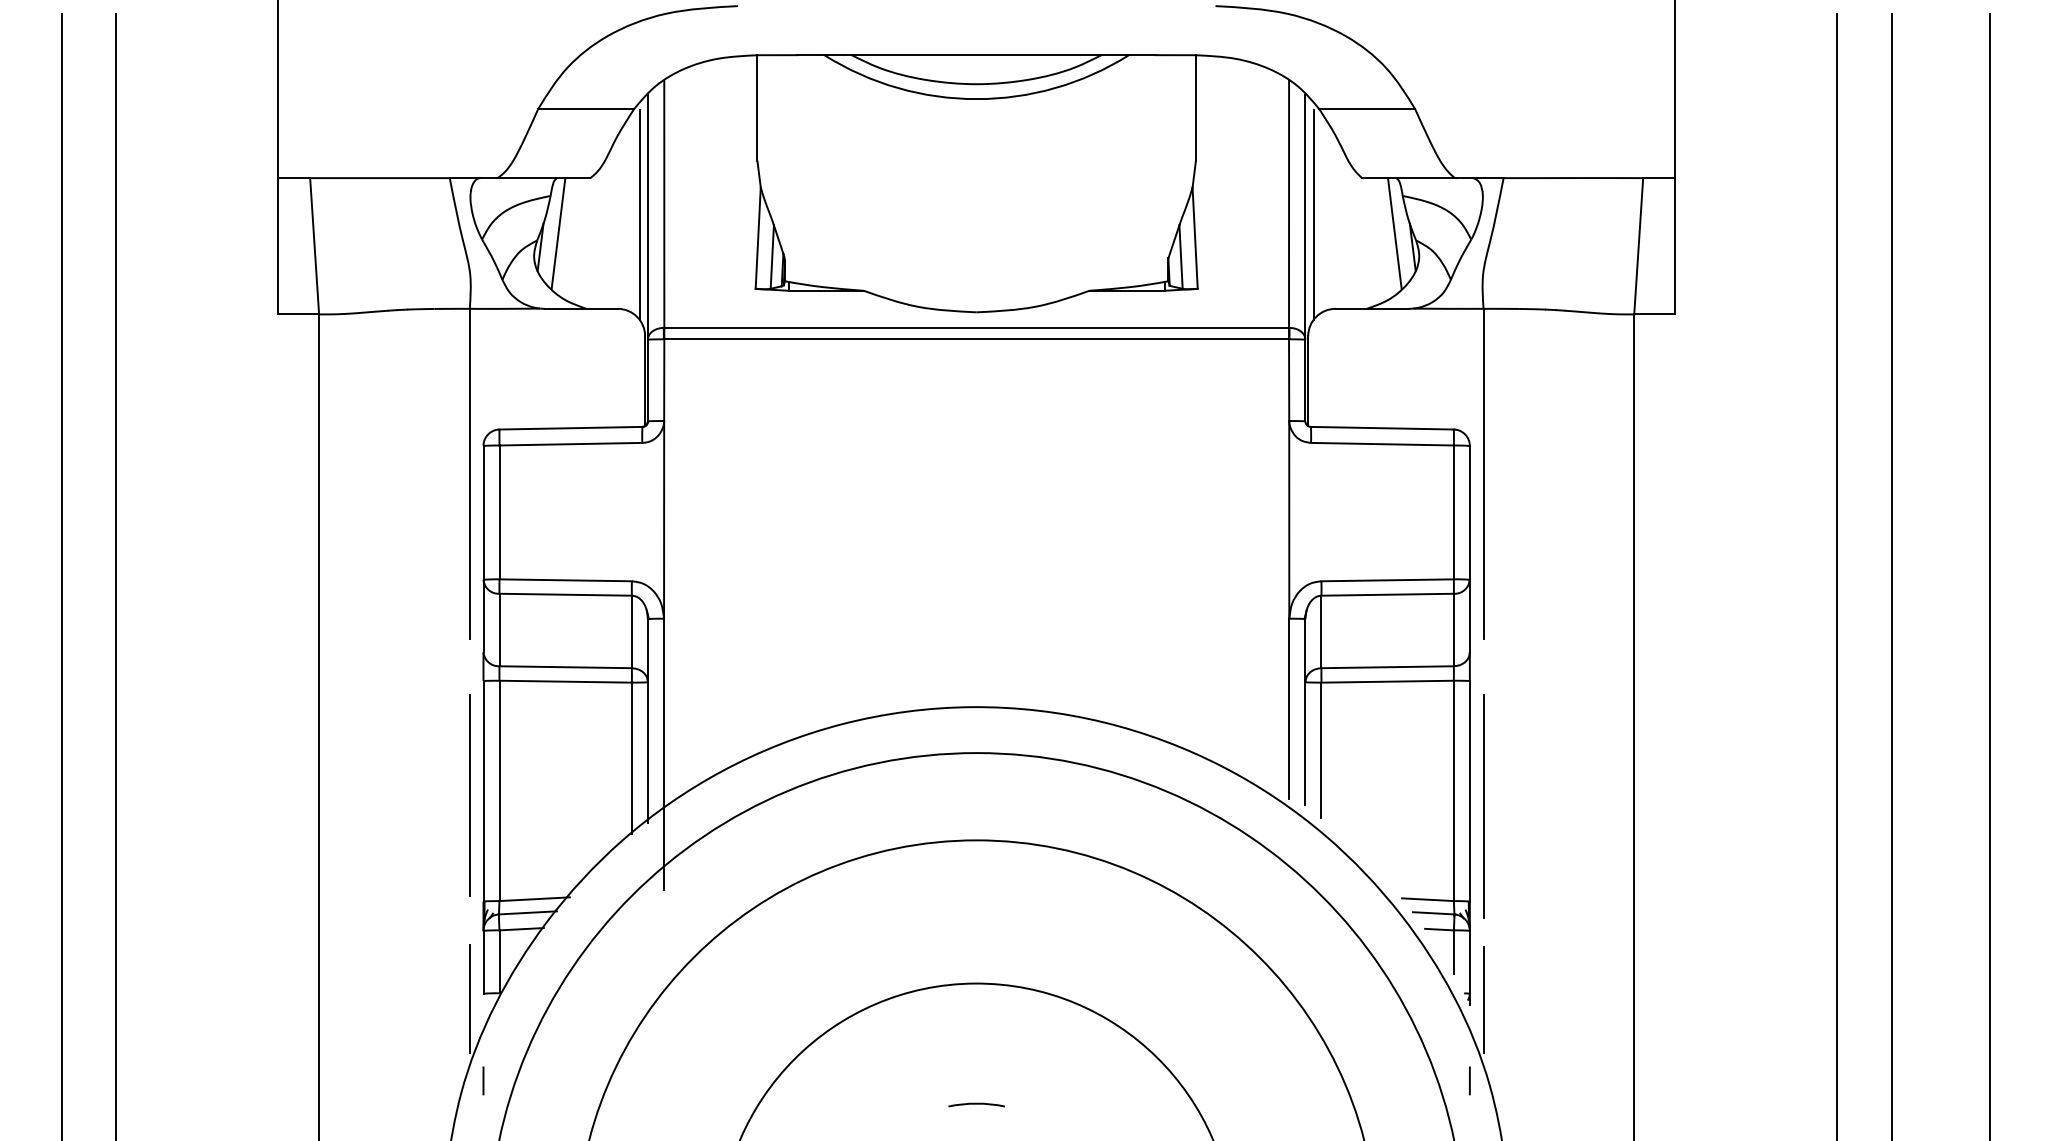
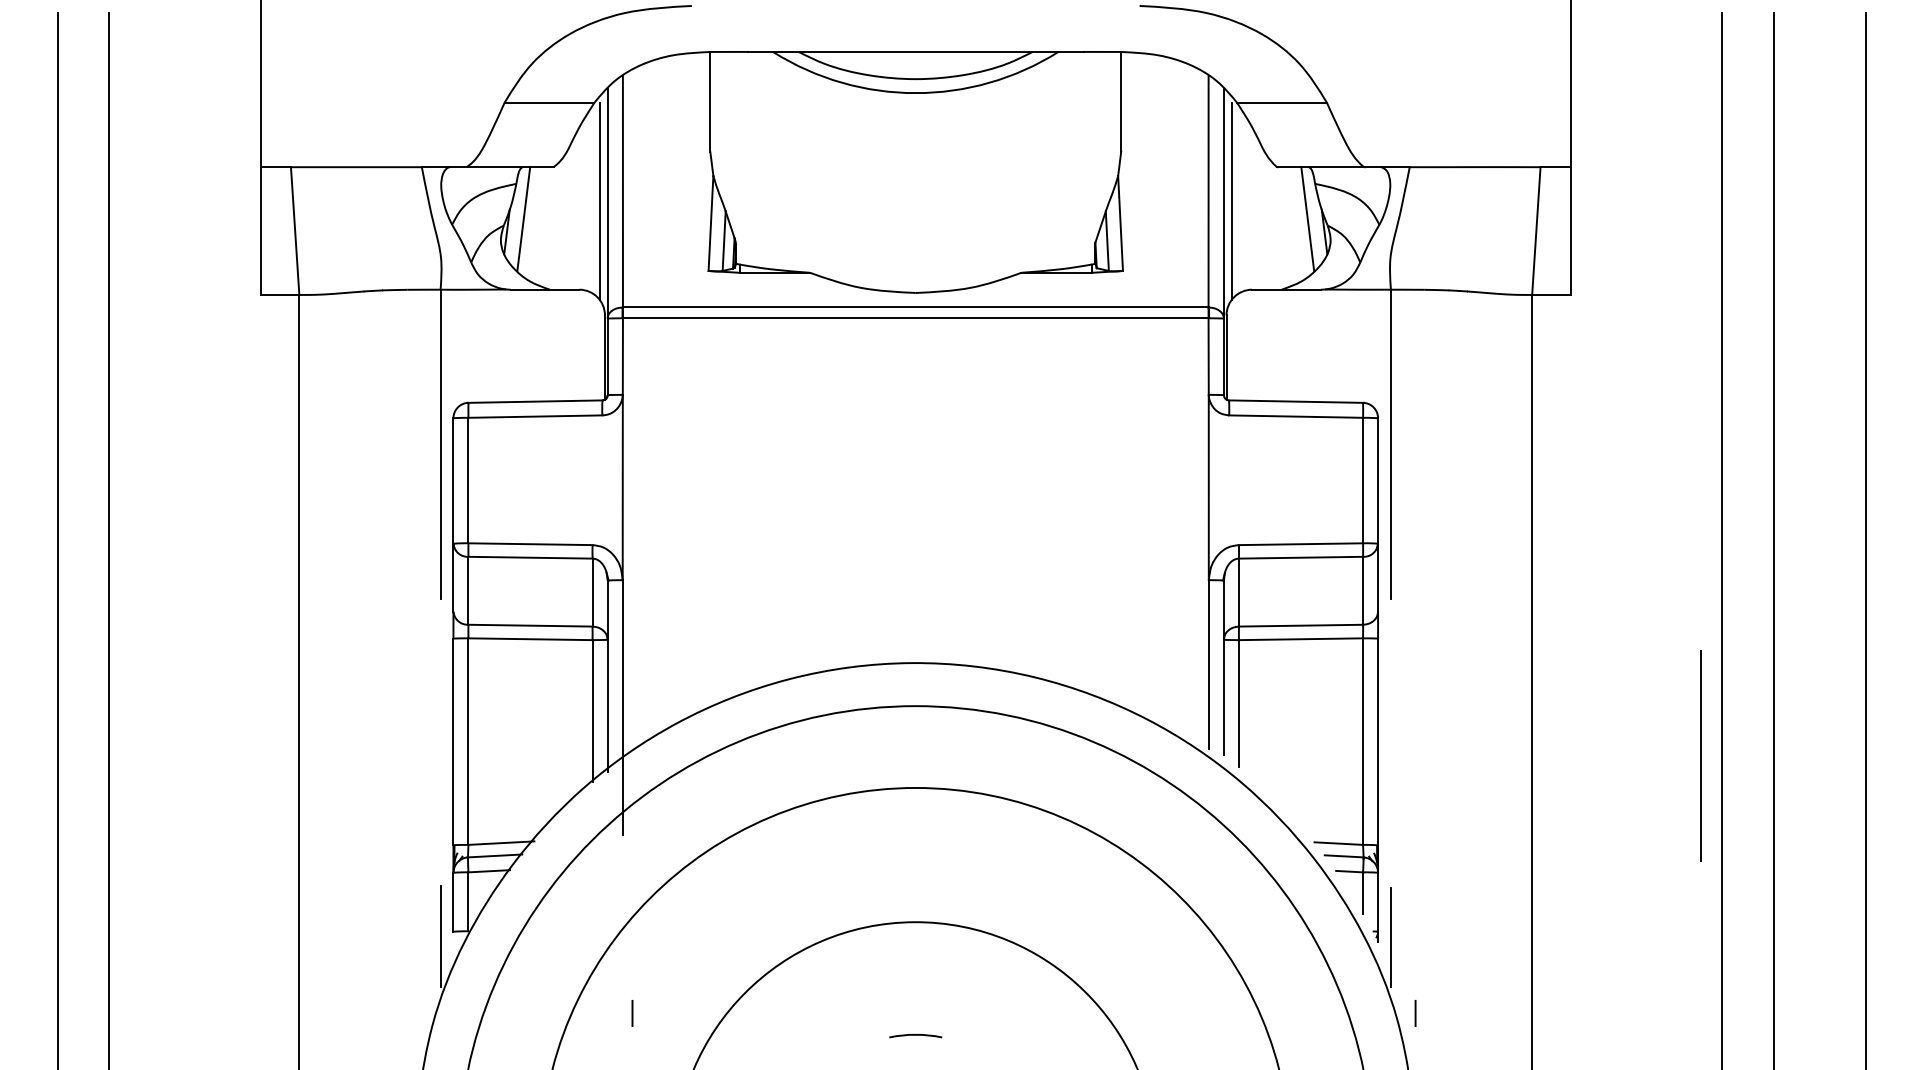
line: (469, 795) -> (440, 745), removed
line: (1483, 806) -> (1701, 756), moved
line: (483, 1080) -> (632, 1013), moved
line: (1469, 1080) -> (1415, 1013), moved

